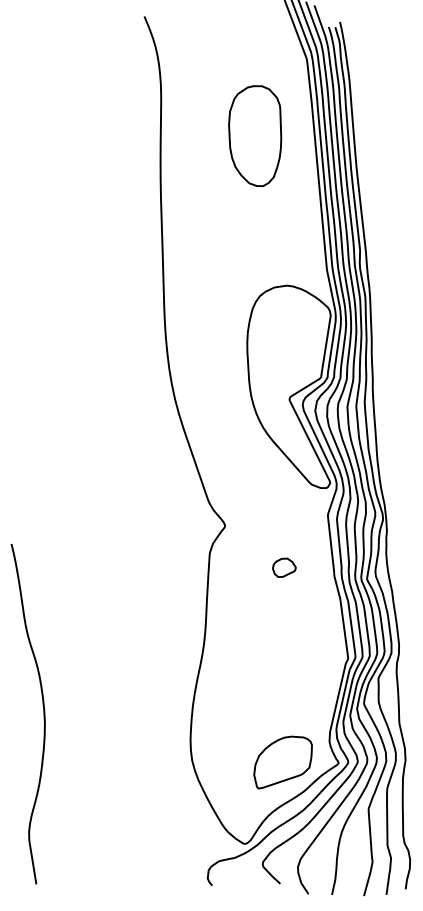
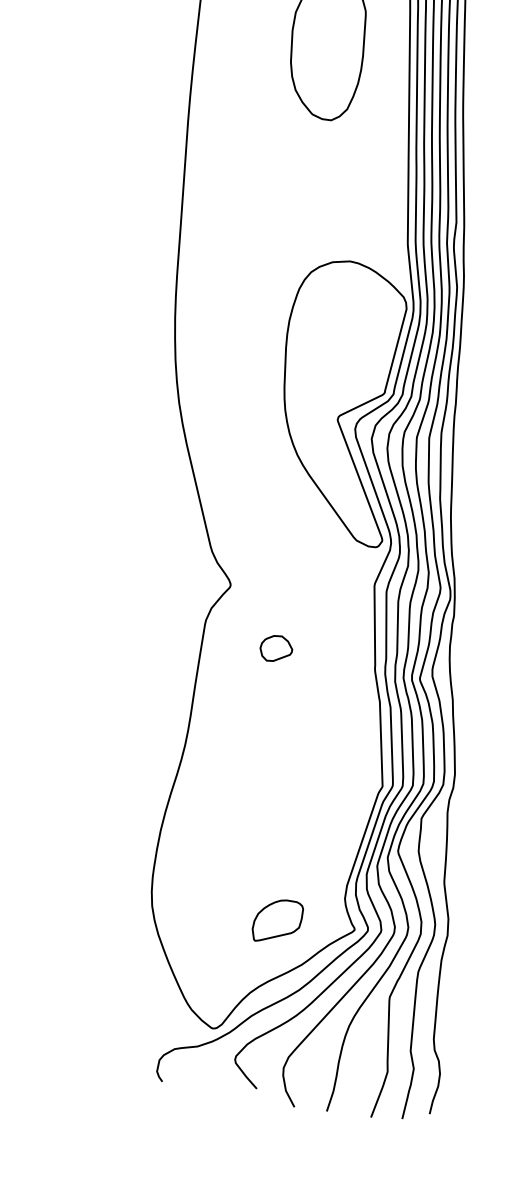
part: (284, 567) -> (276, 648), moved
part: (282, 762) -> (276, 921), size x0.6

